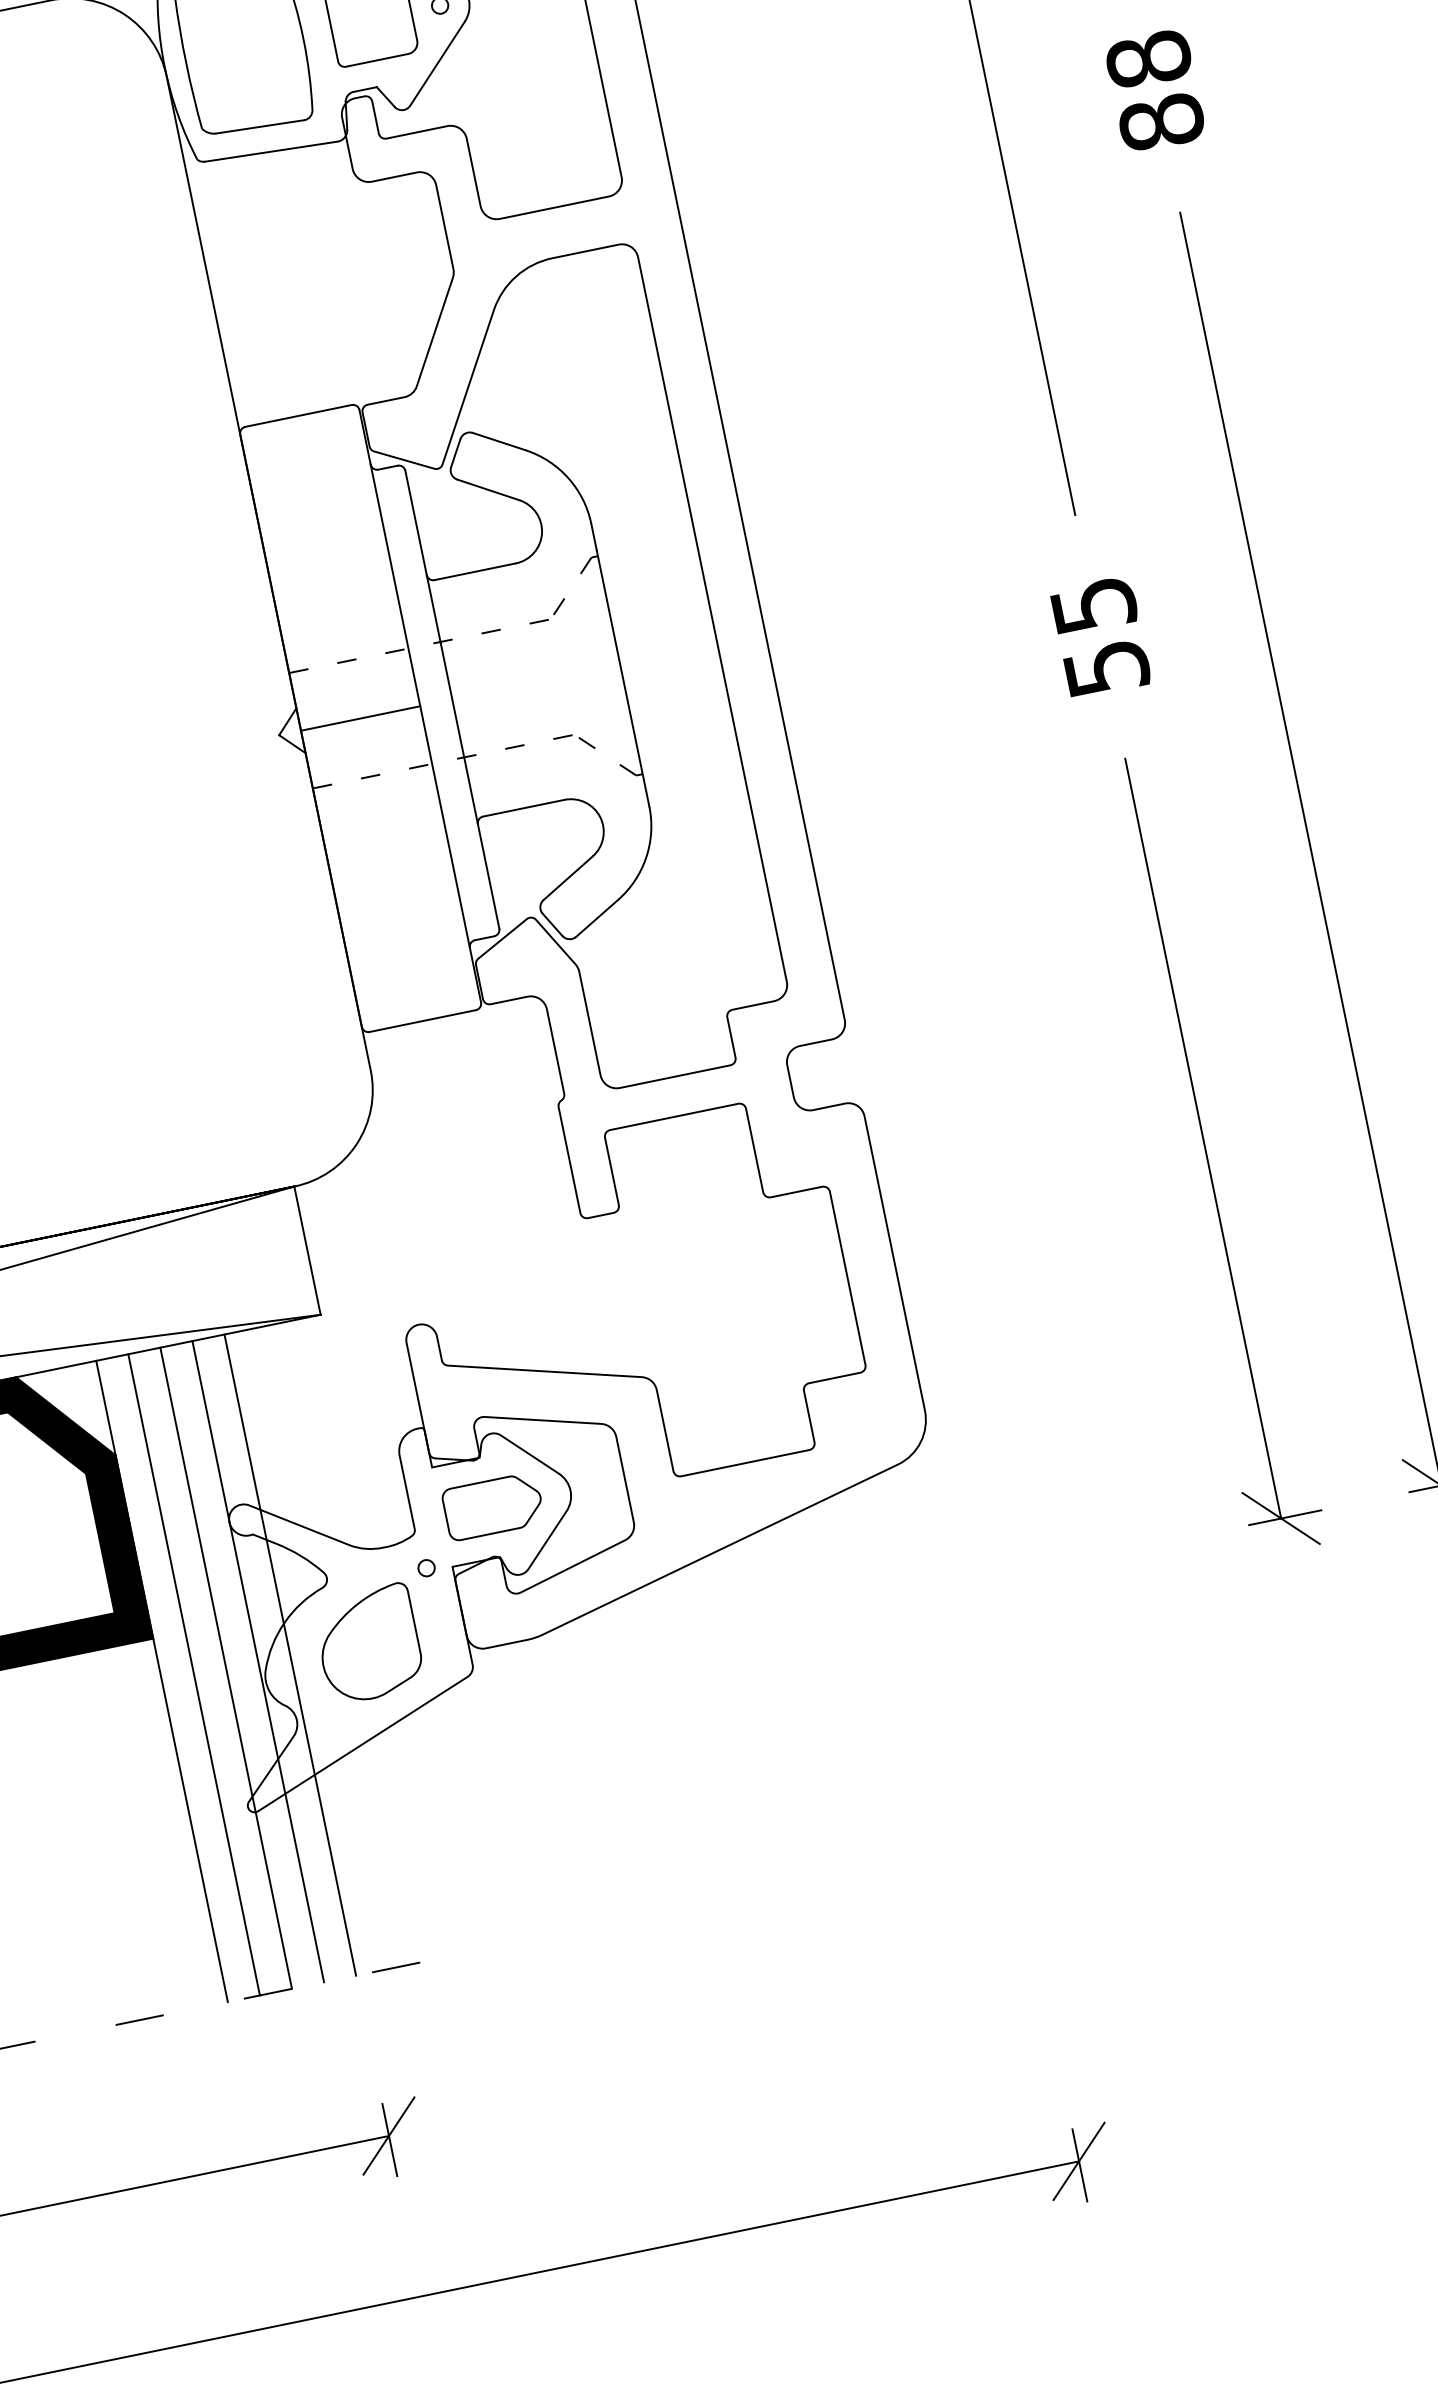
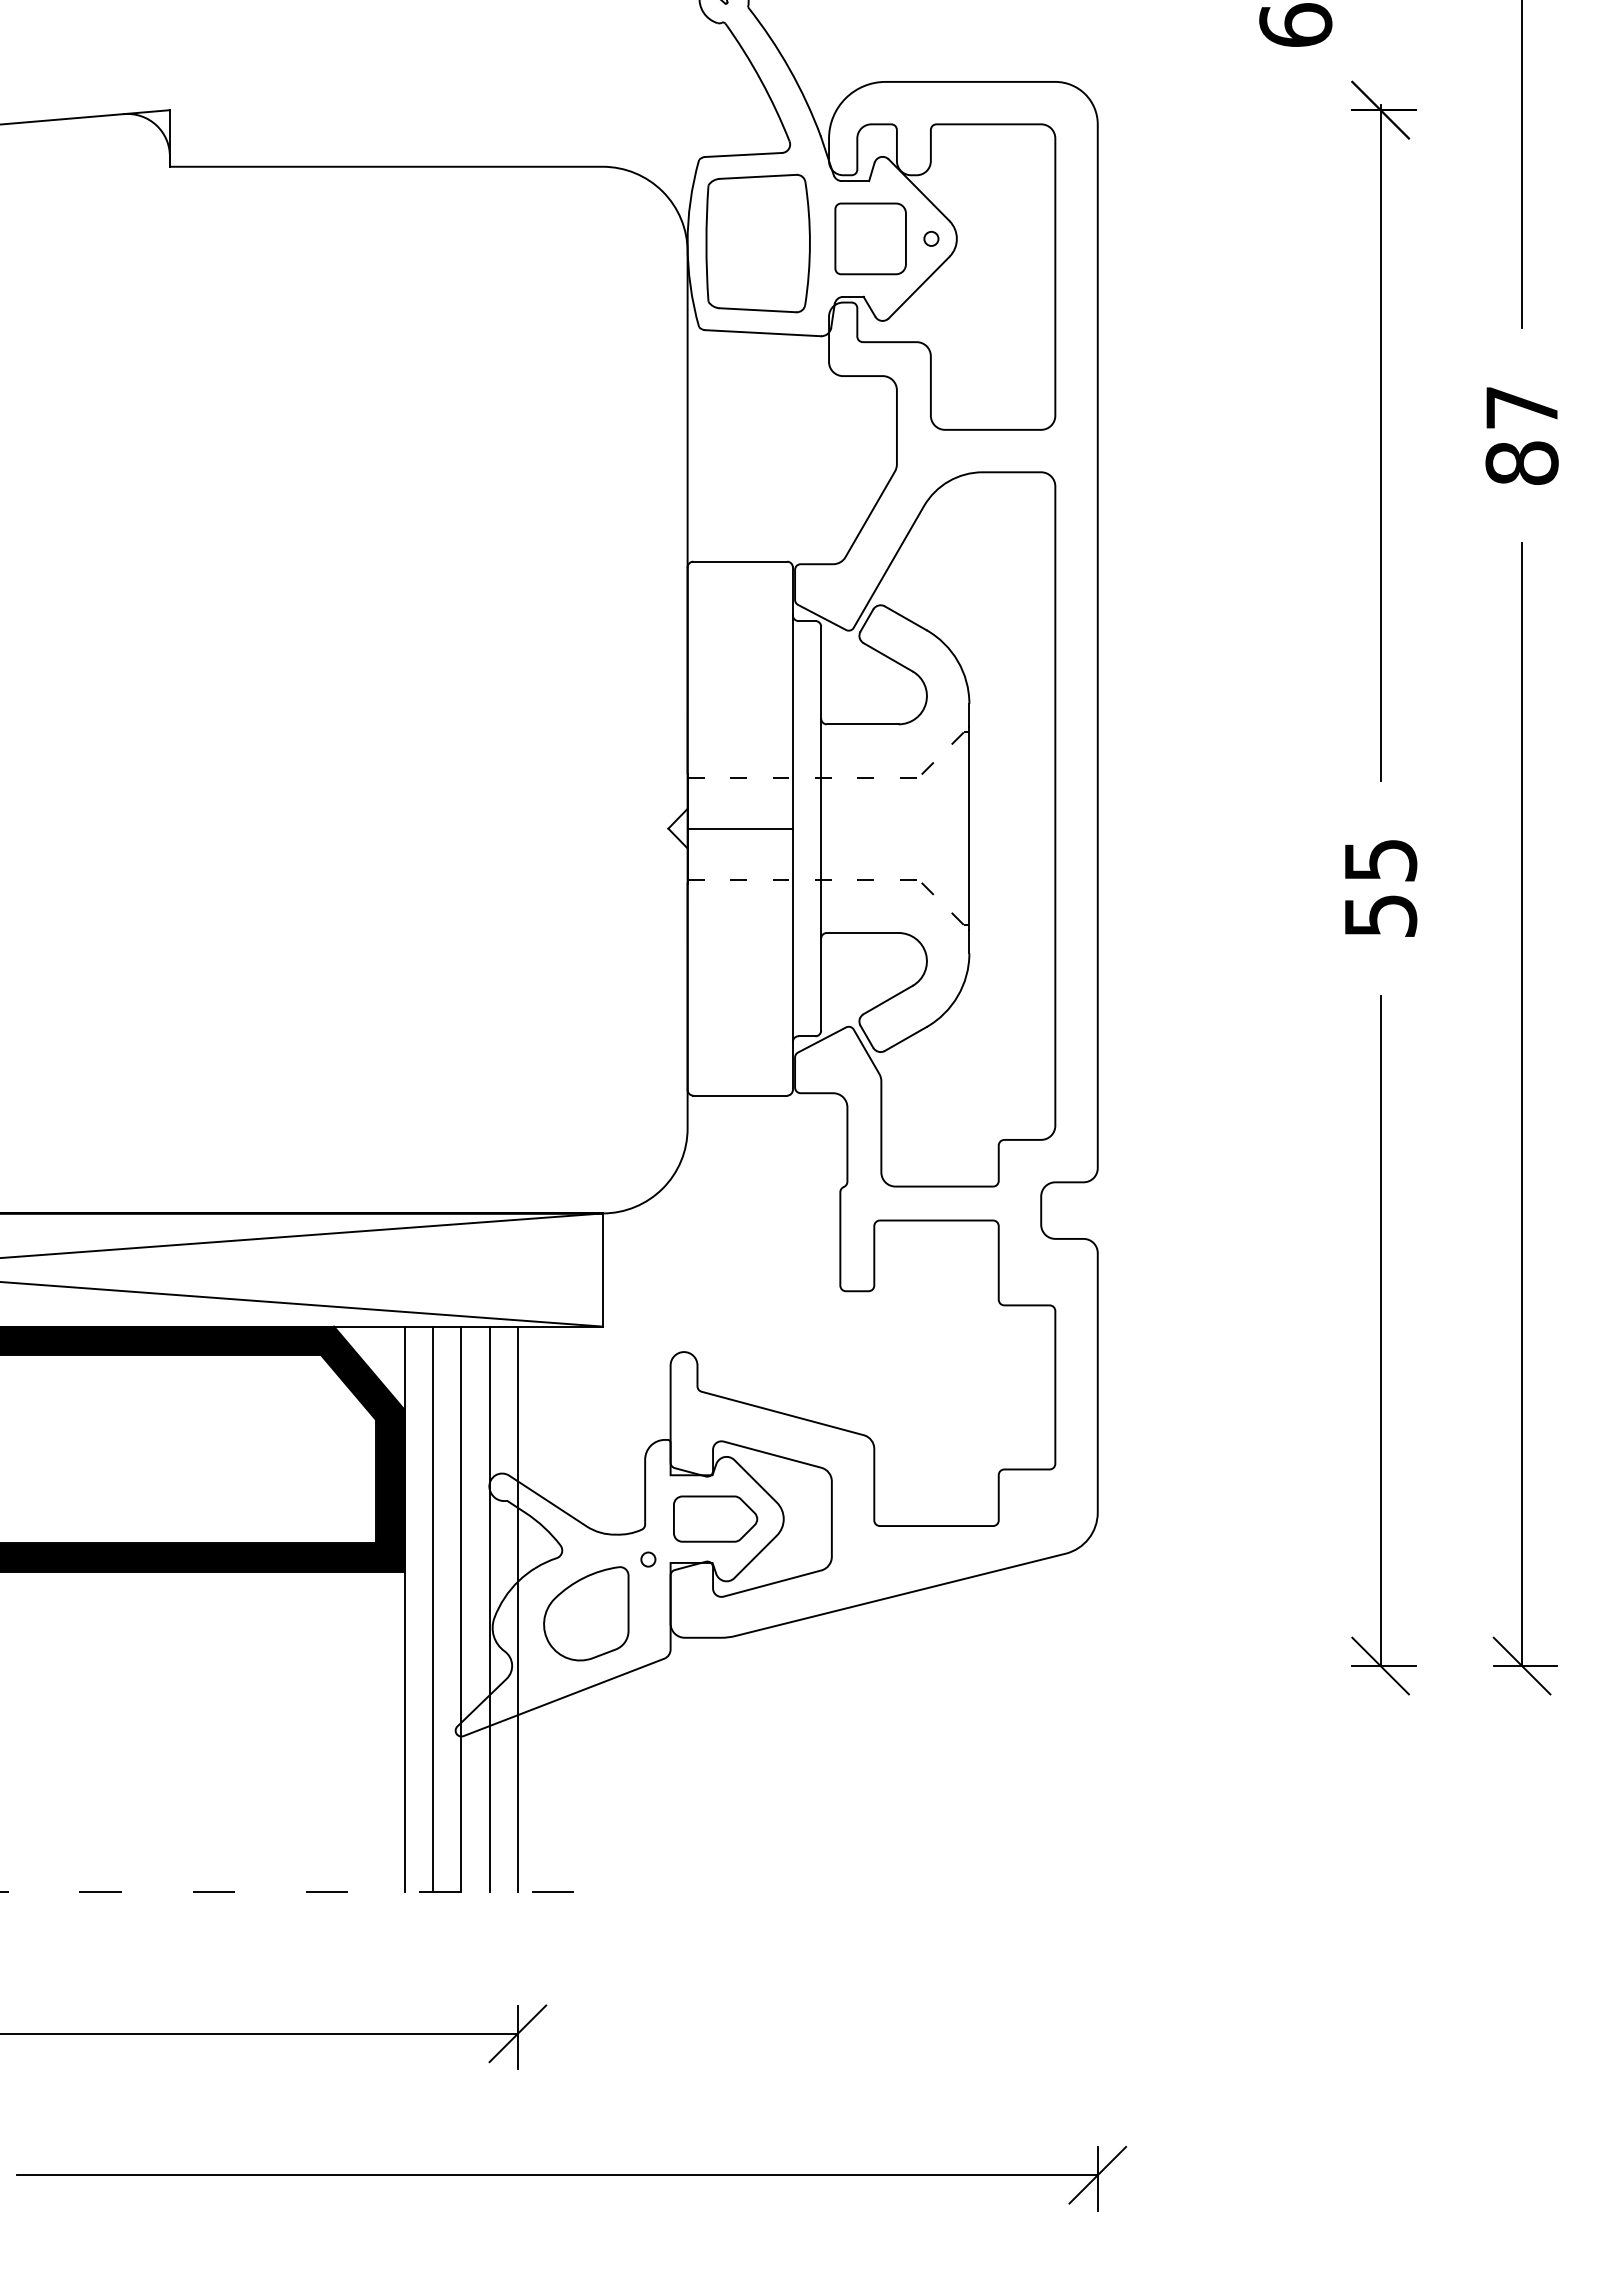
text: (1148, 59) -> (1521, 407), 88 -> 87

